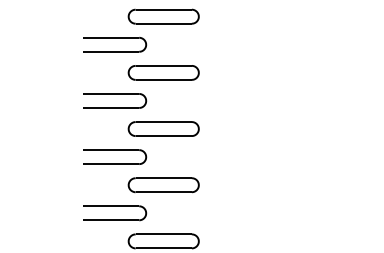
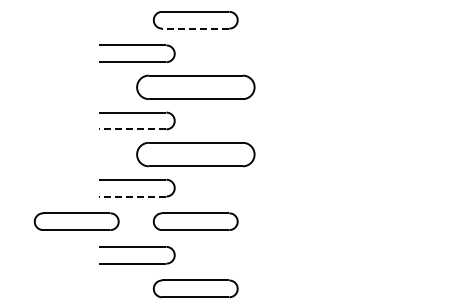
line: (163, 23) -> (195, 28), solid -> dashed
part: (163, 72) -> (195, 87), size x1.4
line: (110, 108) -> (132, 129), solid -> dashed
part: (163, 129) -> (195, 154), size x1.4
line: (110, 164) -> (132, 196), solid -> dashed
part: (64, 185) -> (76, 221), added

